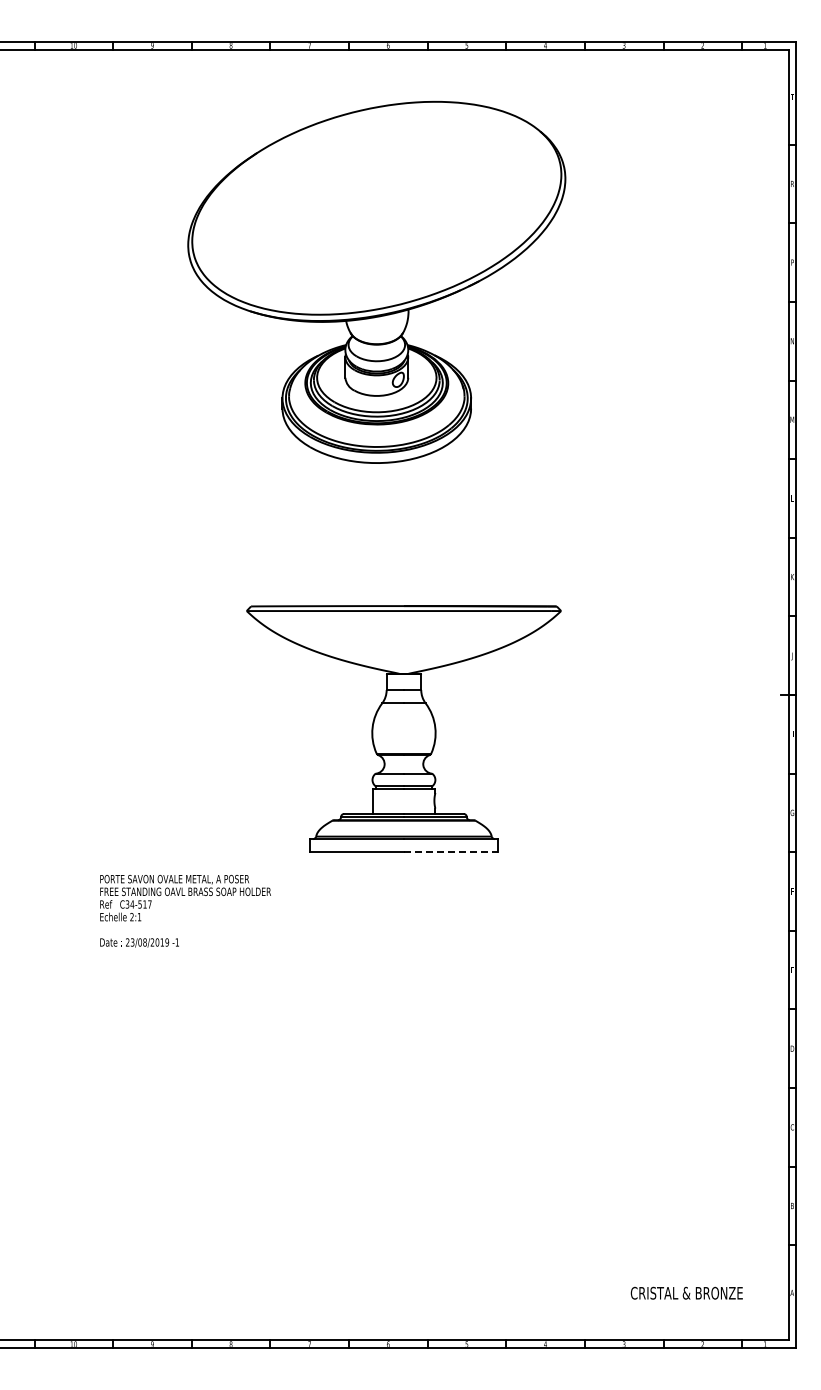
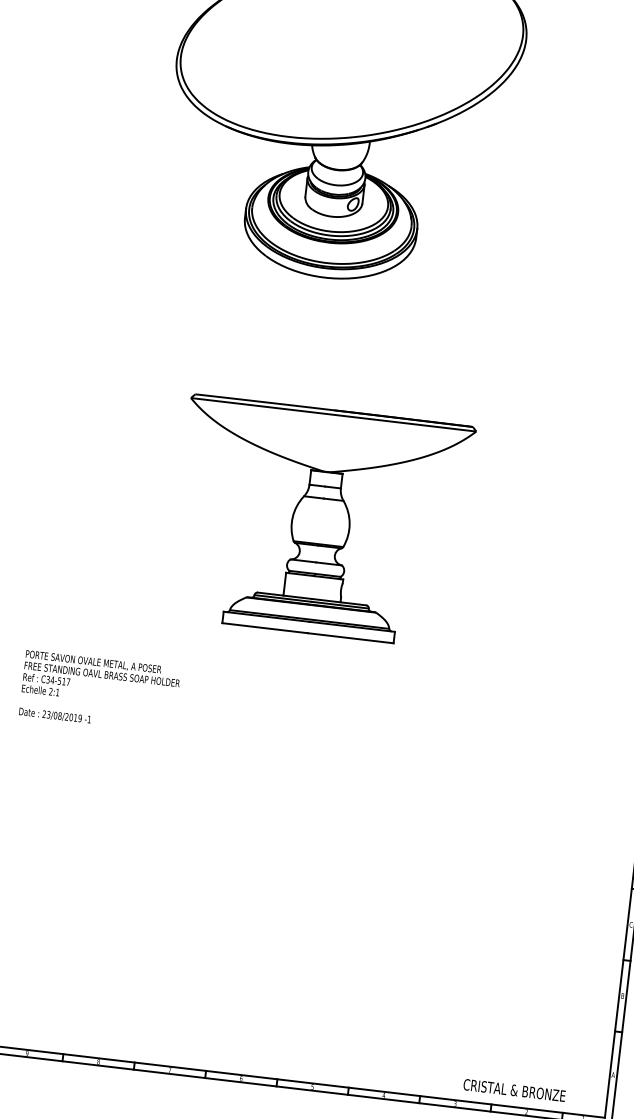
line: (451, 851) -> (351, 638), dashed -> solid
text: (185, 911) -> (100, 692), moved
text: (686, 1292) -> (514, 1089), moved

